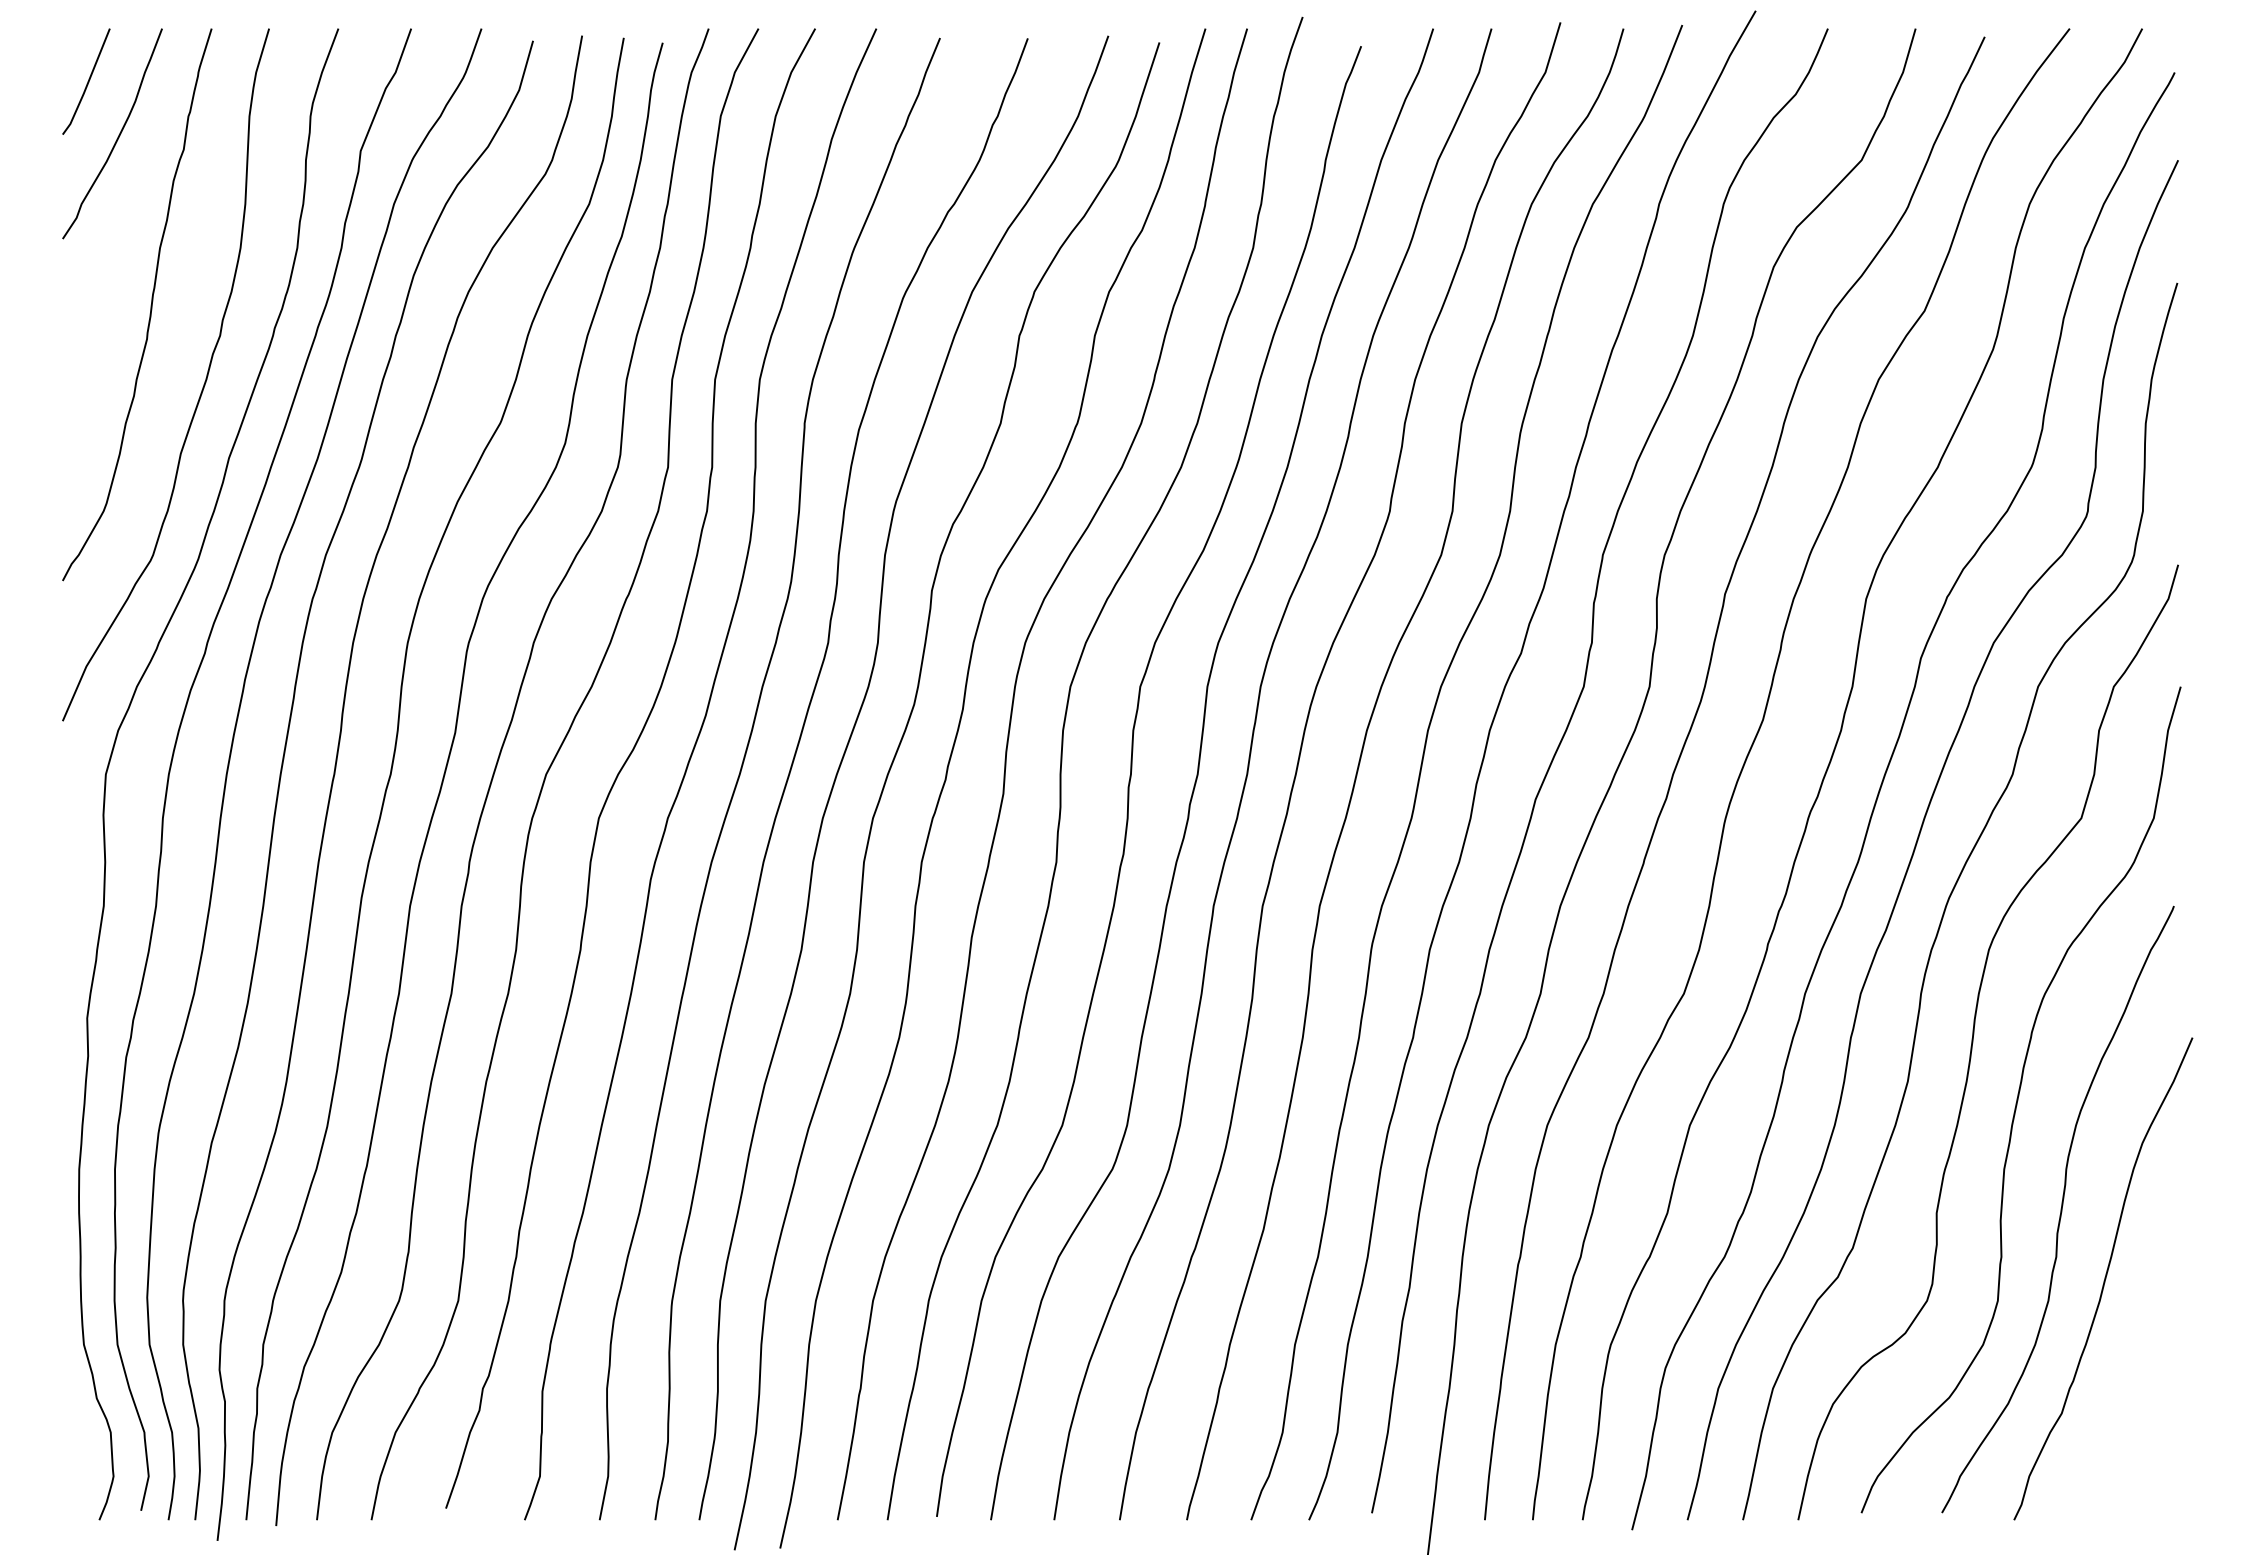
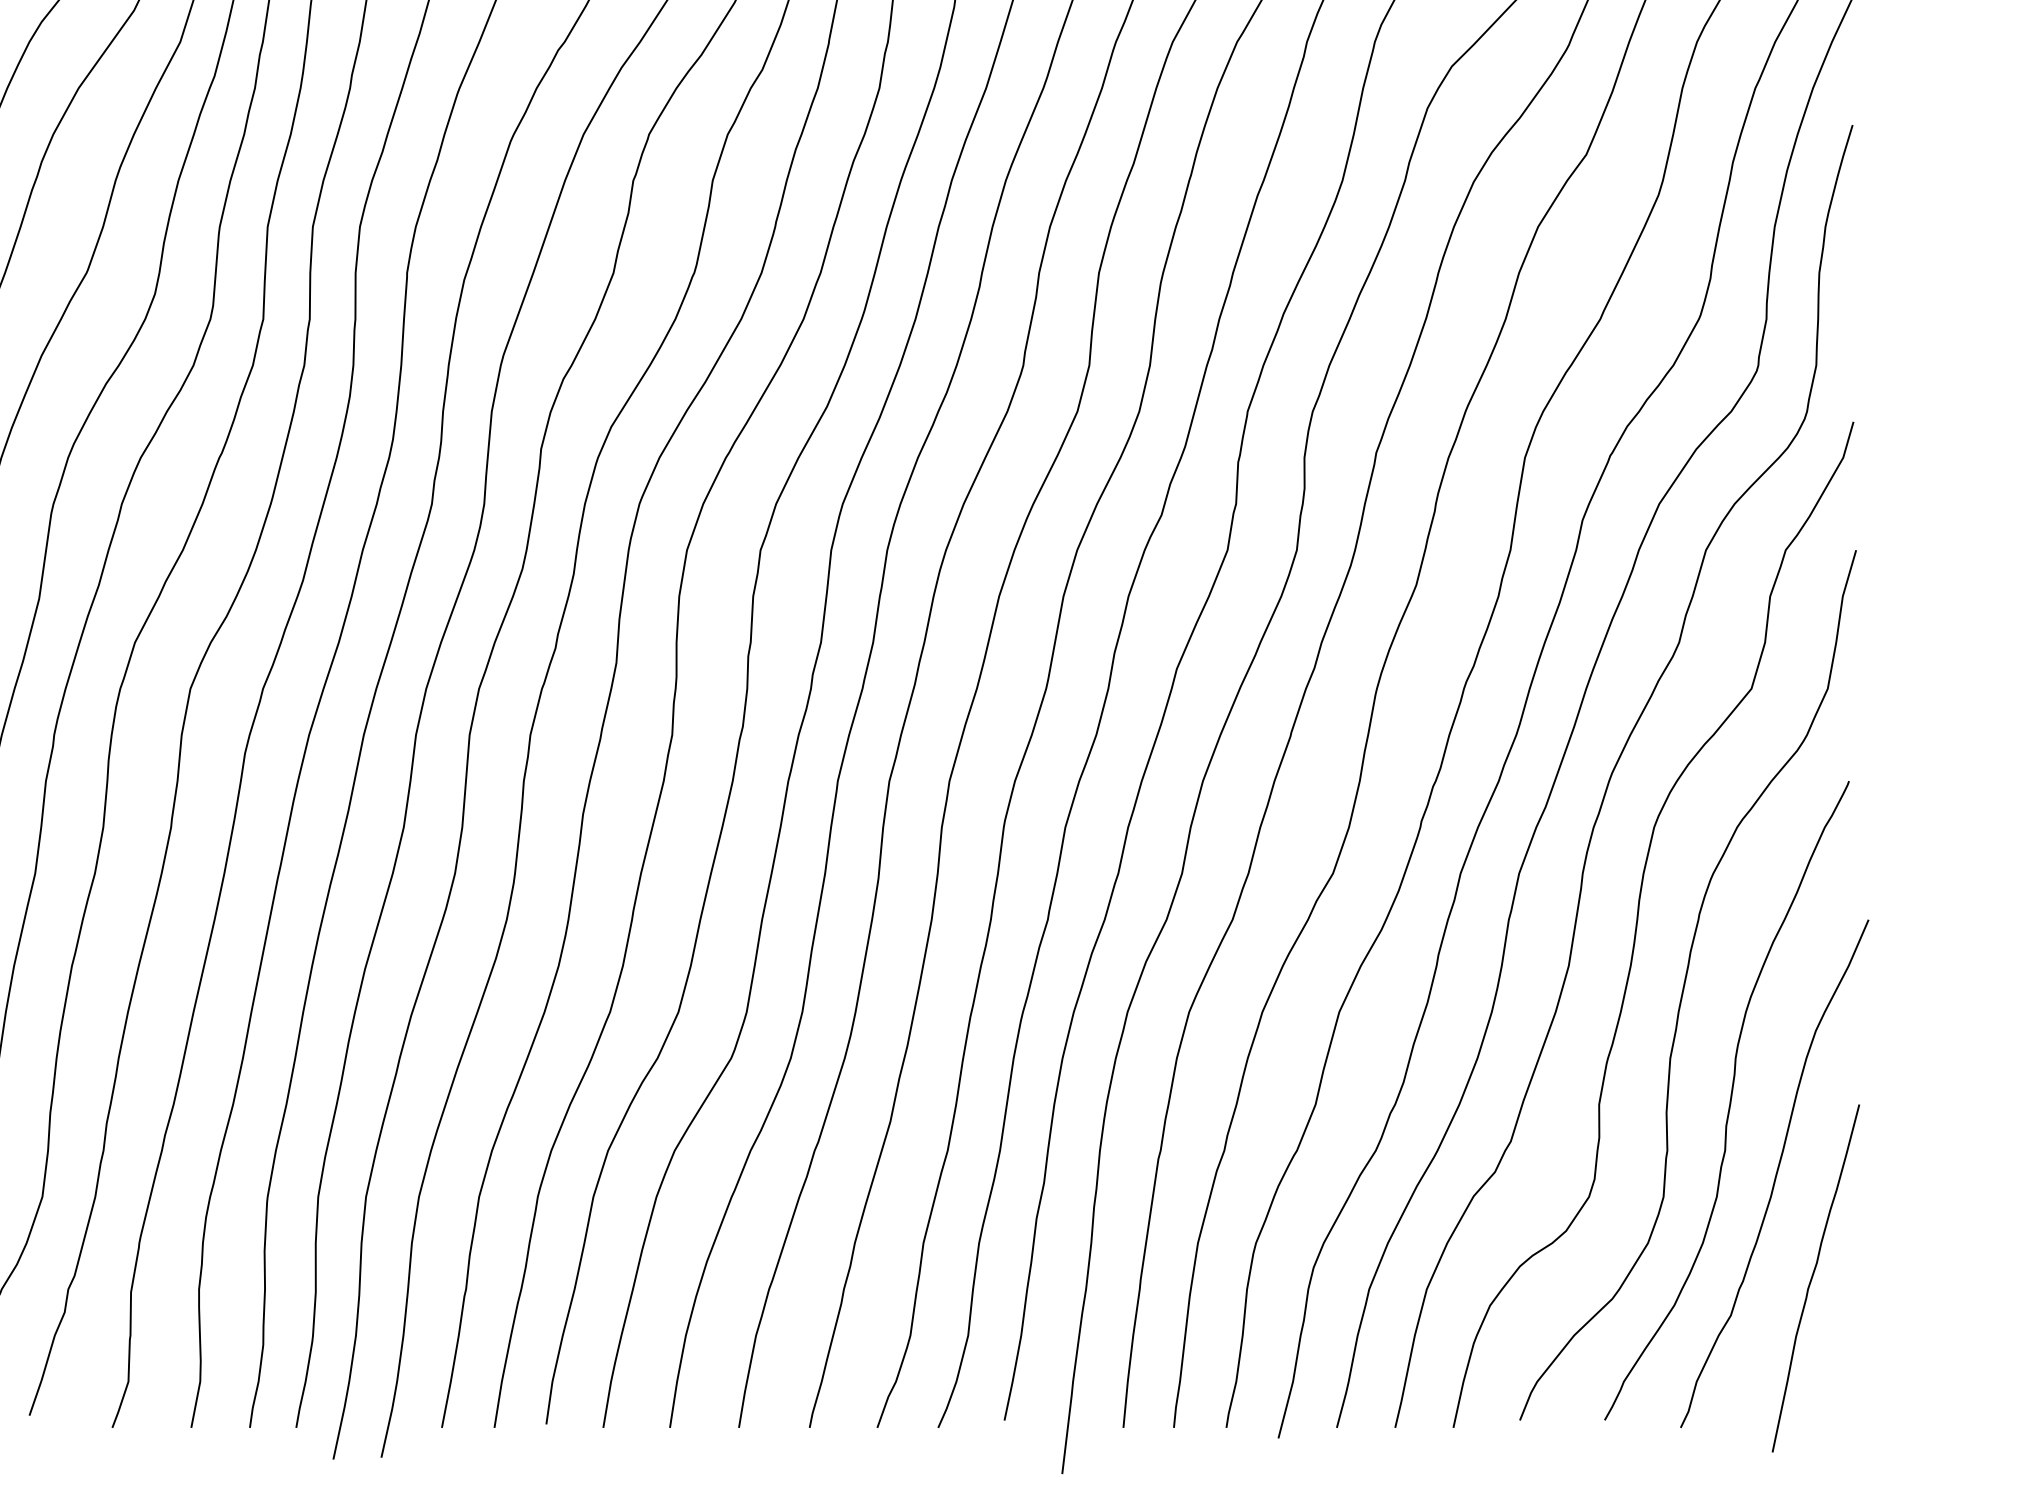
curve: (2140, 1376) -> (1813, 1276), added

